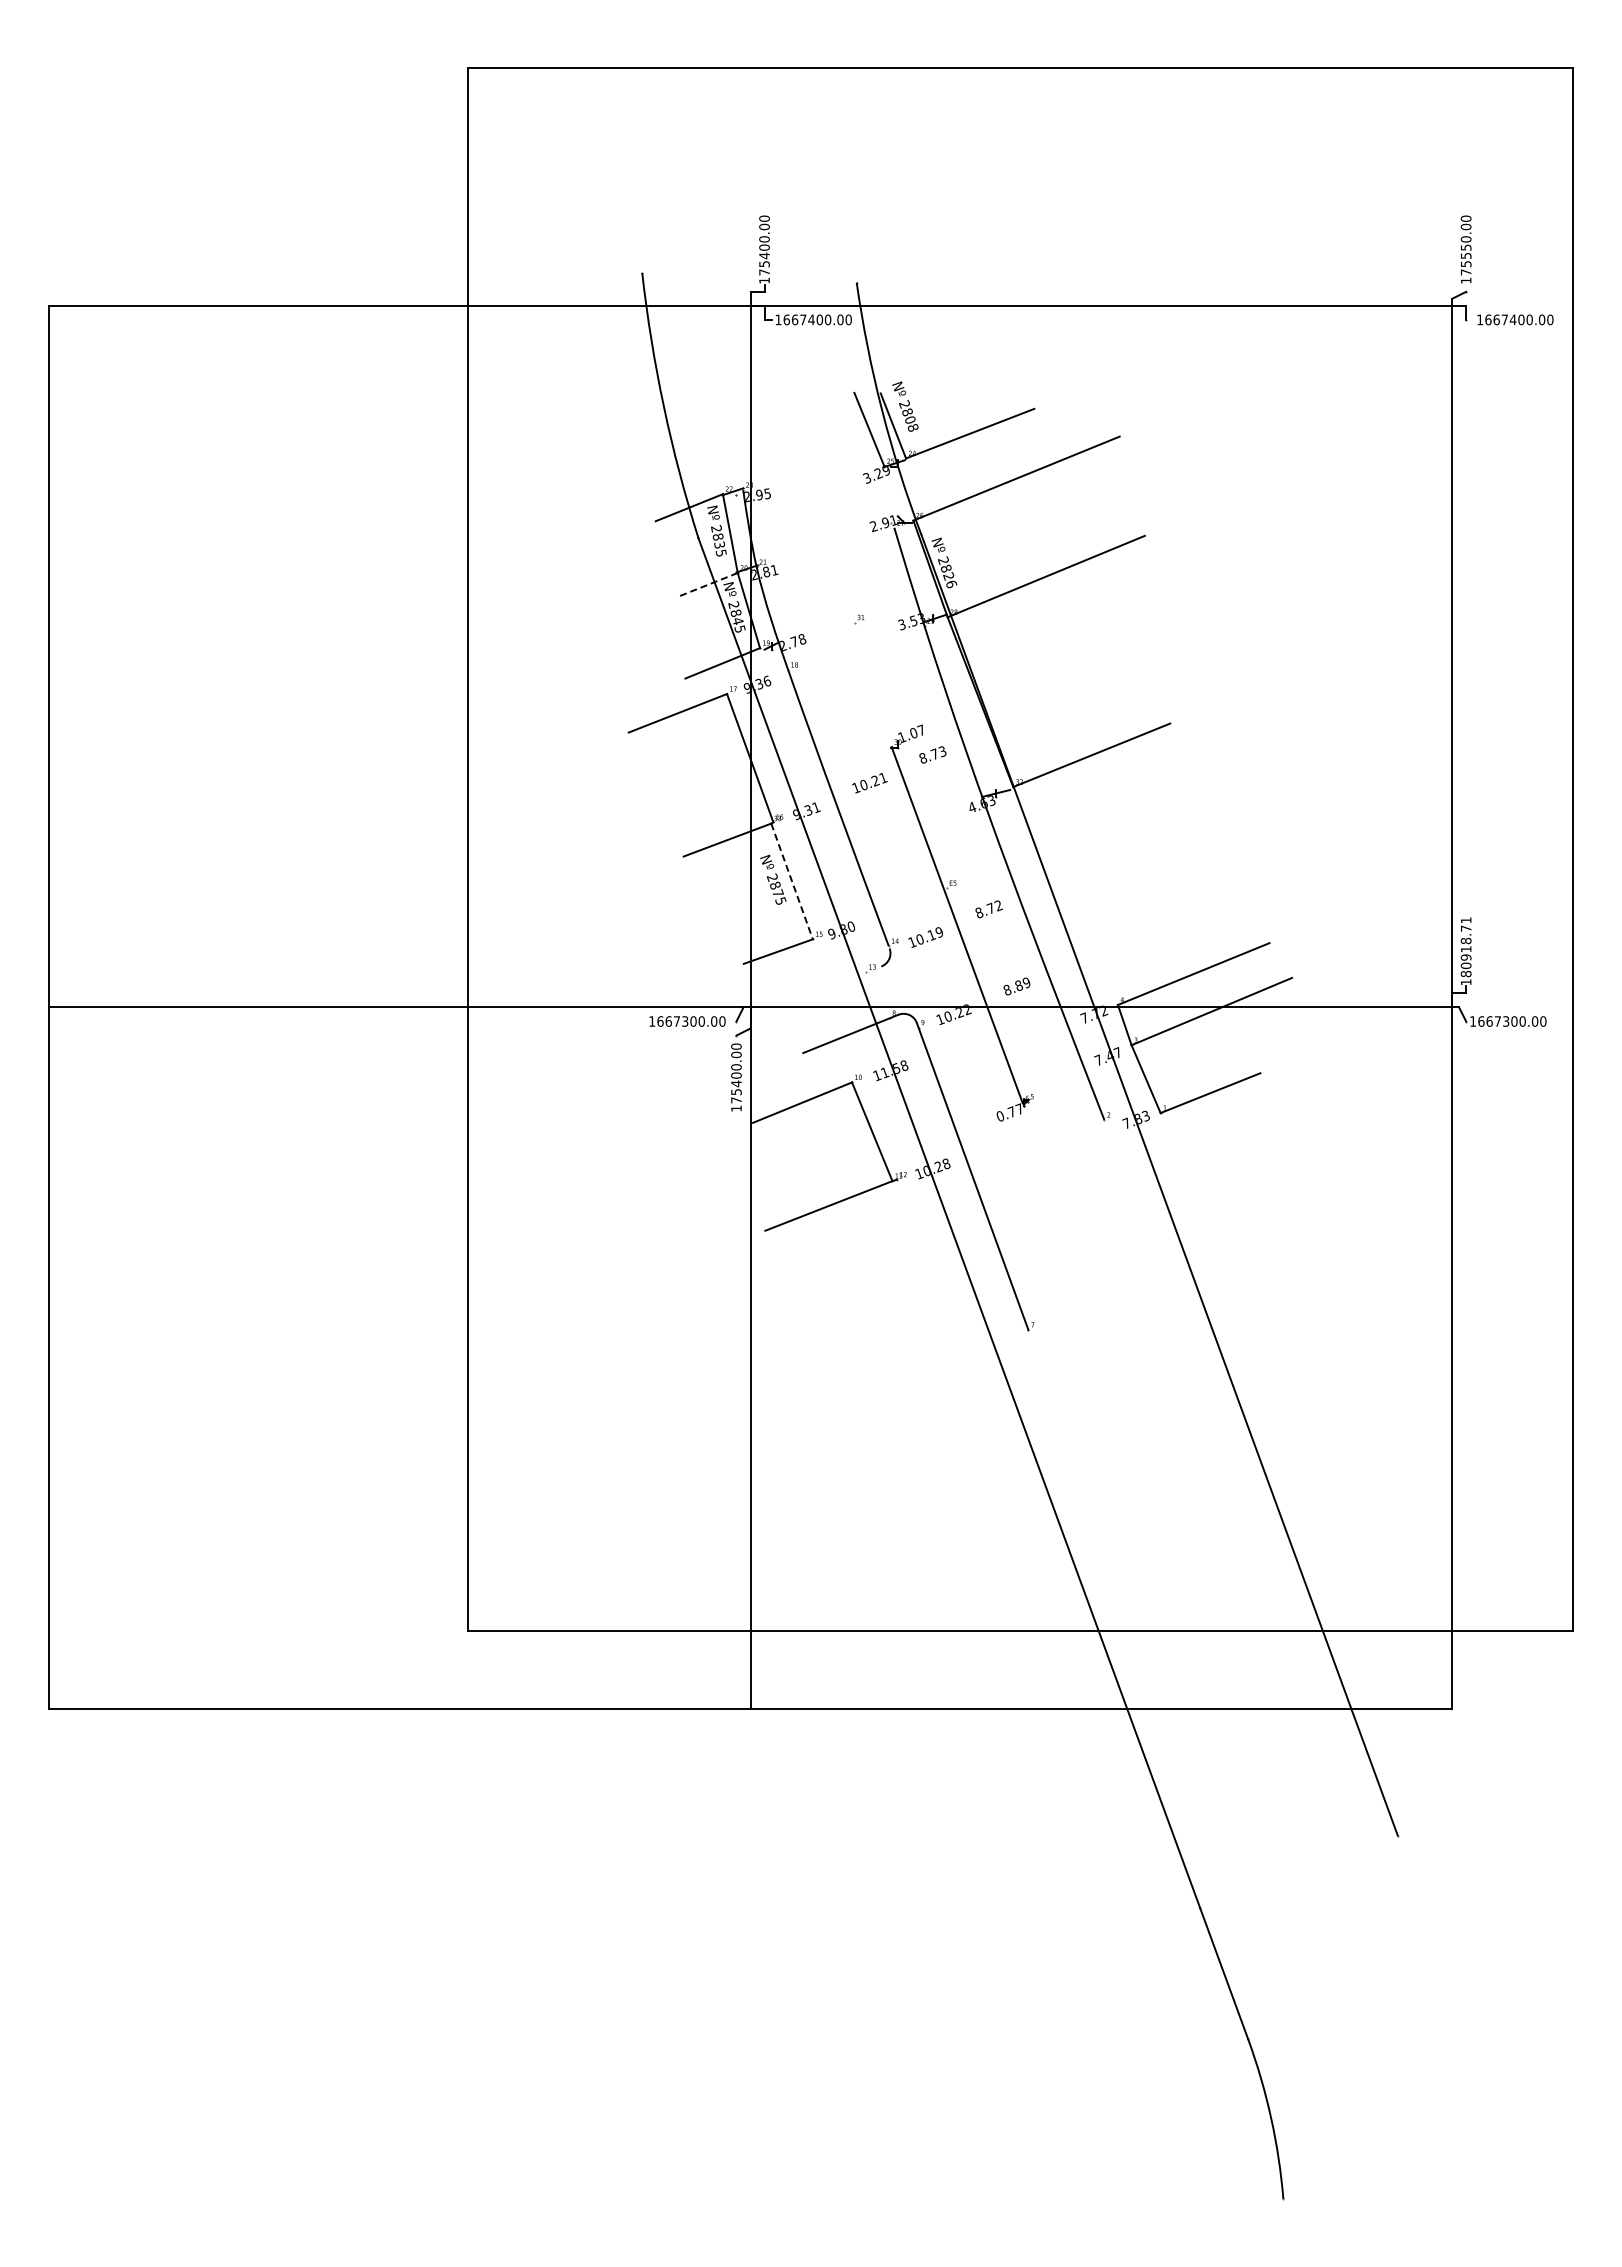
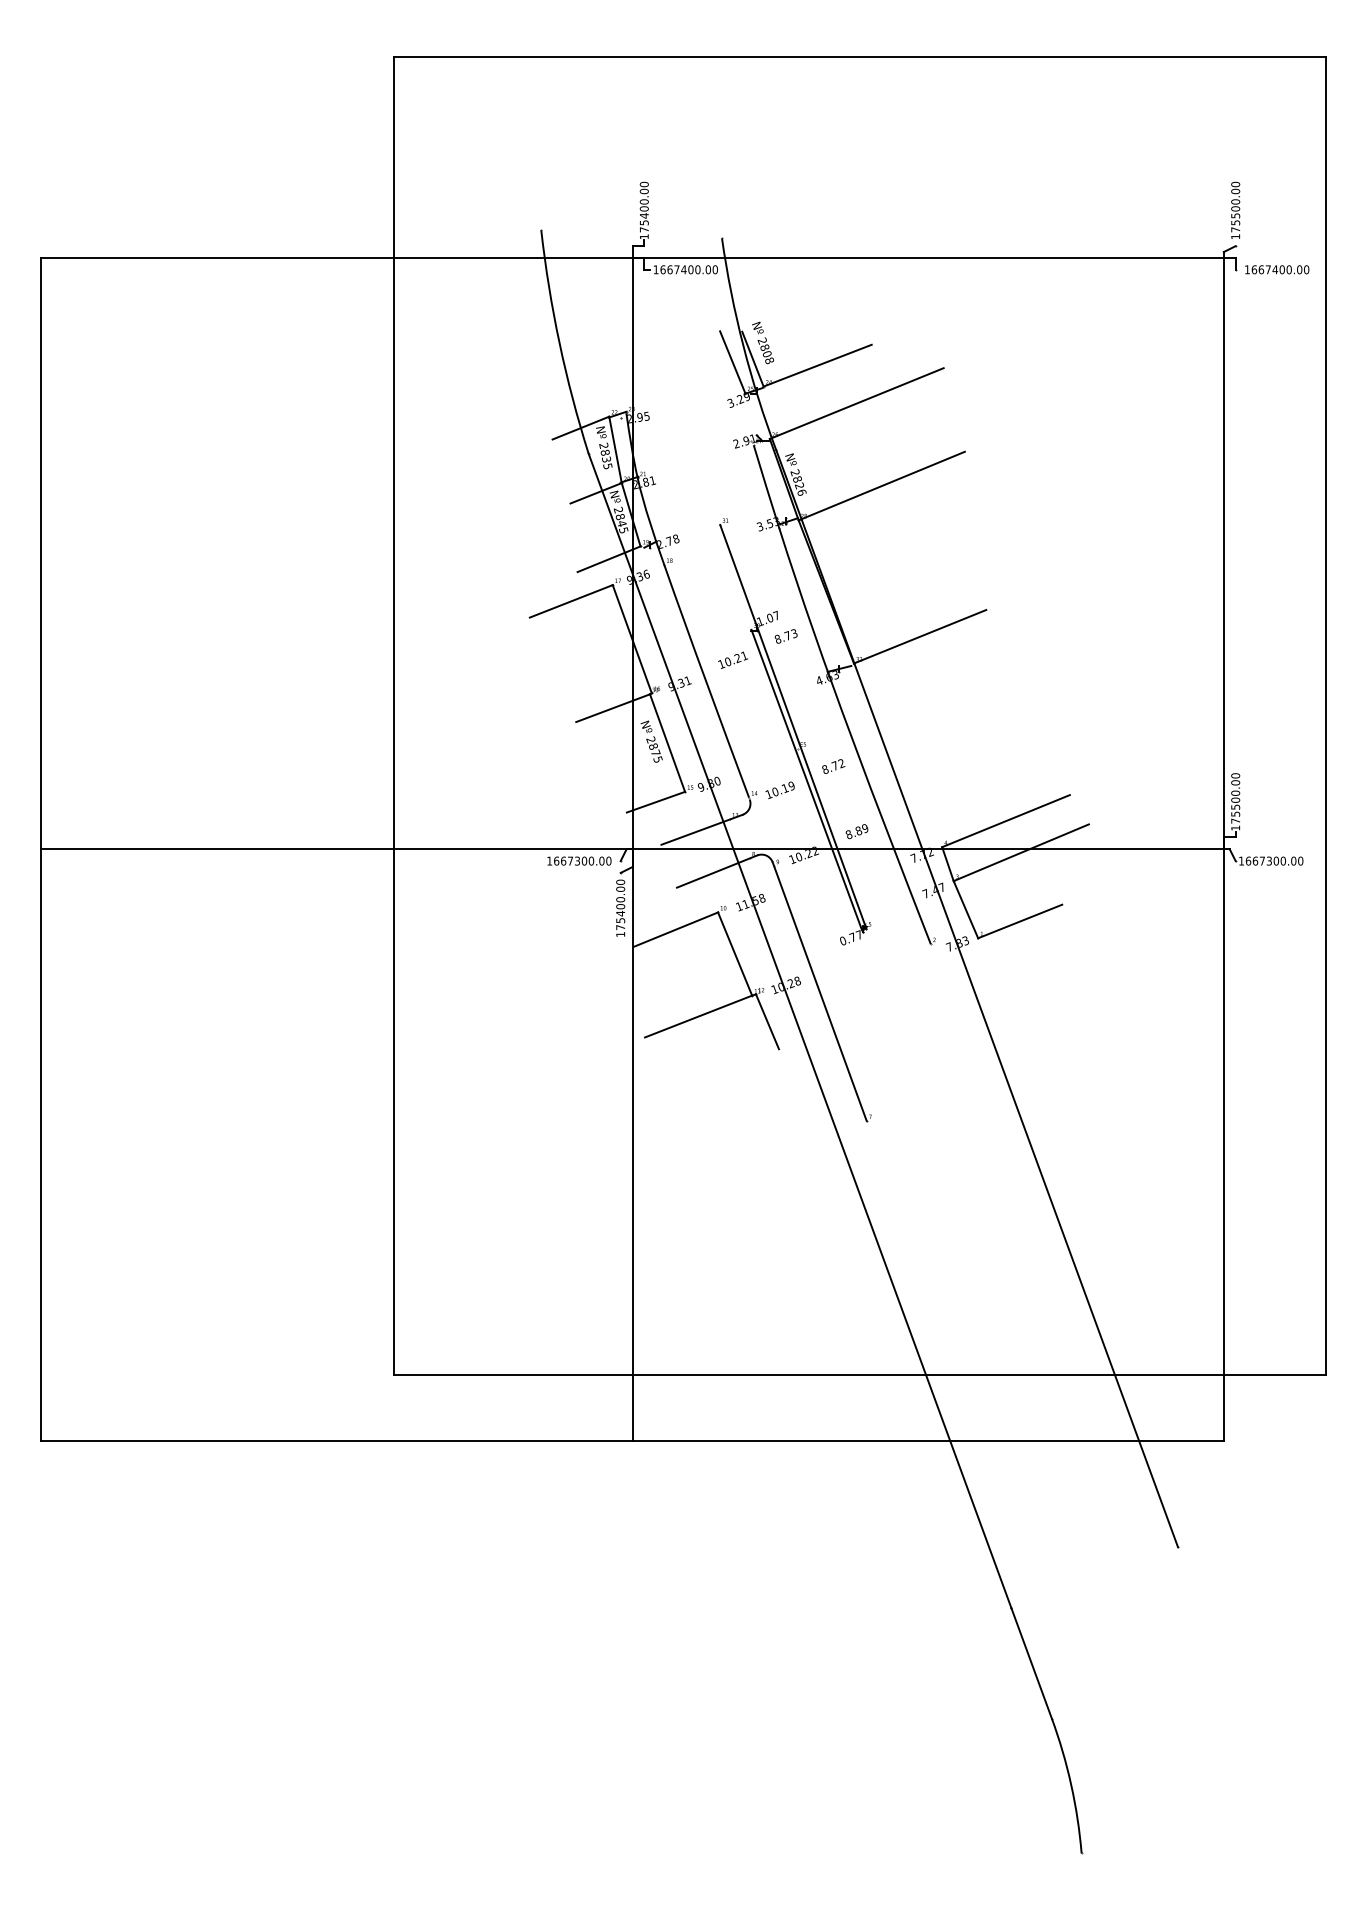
text: (1465, 247) -> (1235, 208), 175550.00 -> 175500.00
line: (707, 585) -> (596, 493), dashed -> solid
line: (940, 861) -> (792, 726), added
line: (792, 881) -> (667, 743), dashed -> solid
text: (1465, 947) -> (1235, 798), 180918.71 -> 175500.00
line: (832, 984) -> (701, 829), added
line: (910, 1211) -> (767, 1021), added

